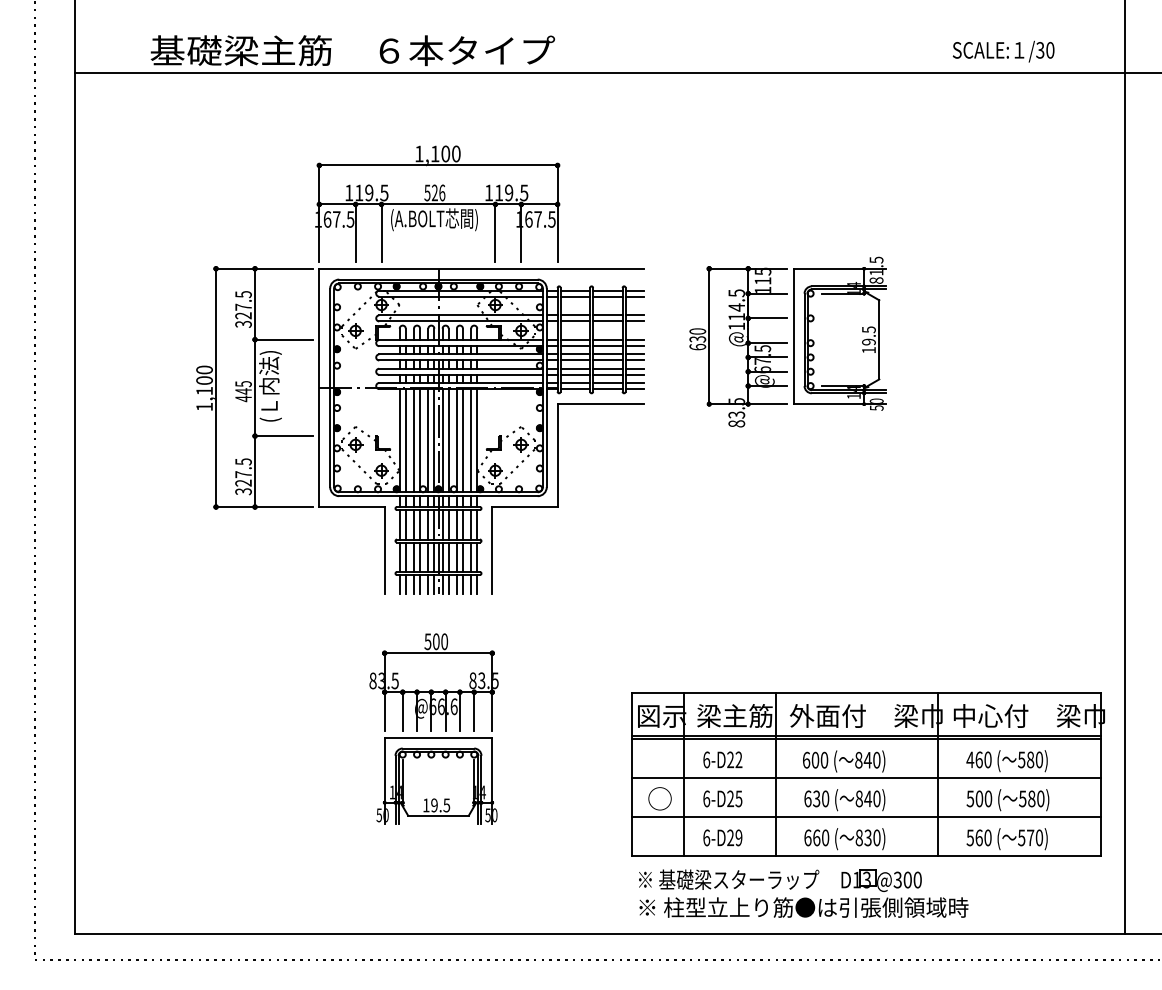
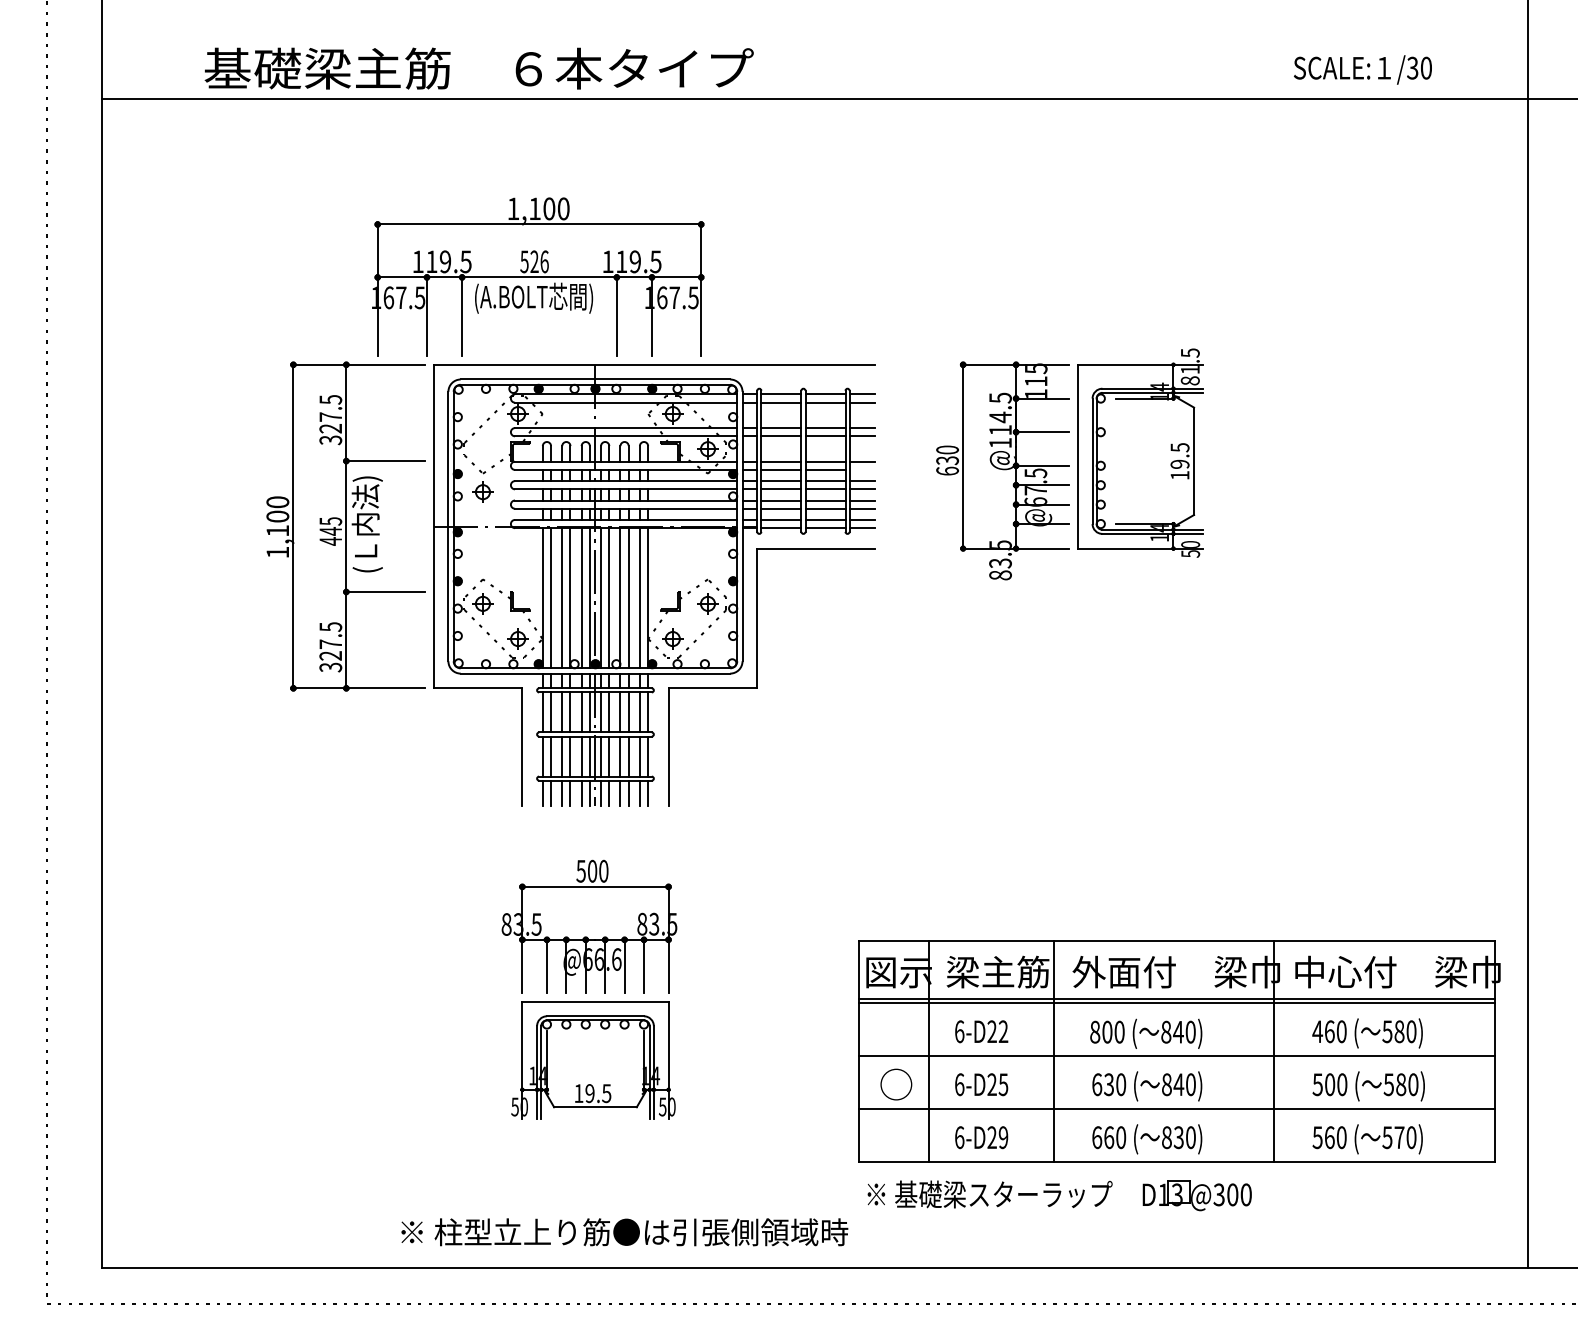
part: (437, 203) -> (538, 276), moved
part: (355, 330) -> (482, 491), moved
line: (634, 345) -> (861, 469), removed
text: (806, 759) -> (1095, 1031), 600 -> 800
text: (803, 907) -> (624, 1232), moved

